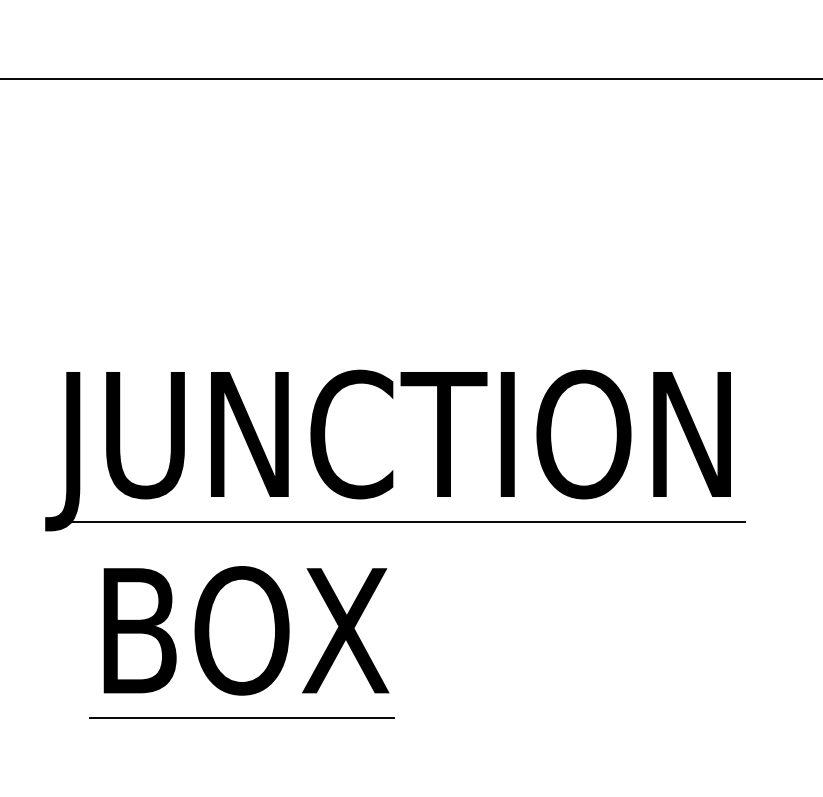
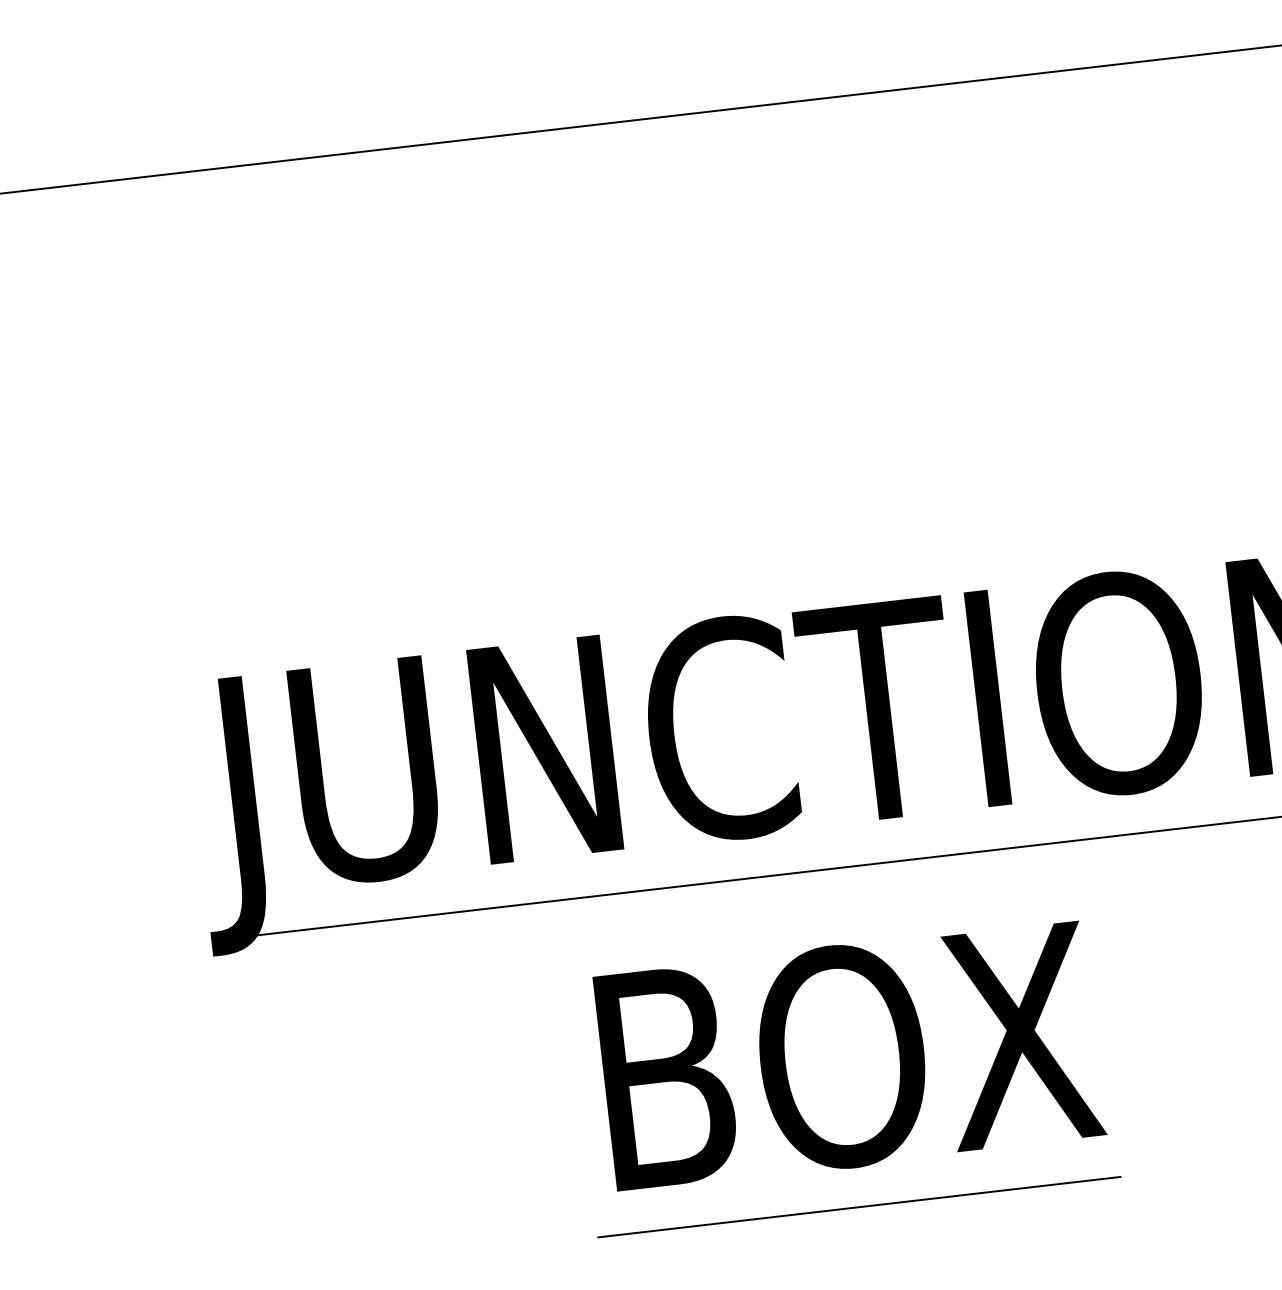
part: (241, 642) -> (843, 1077), moved

